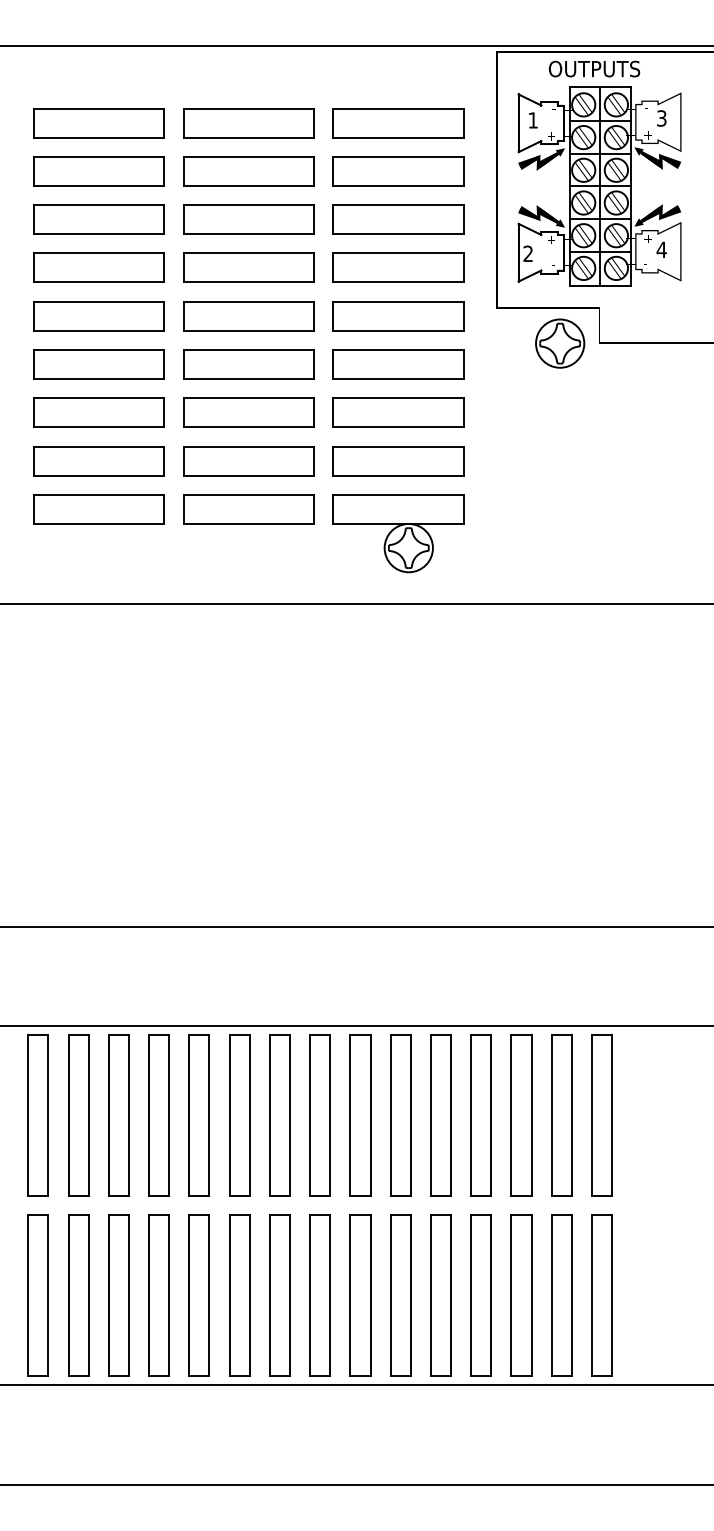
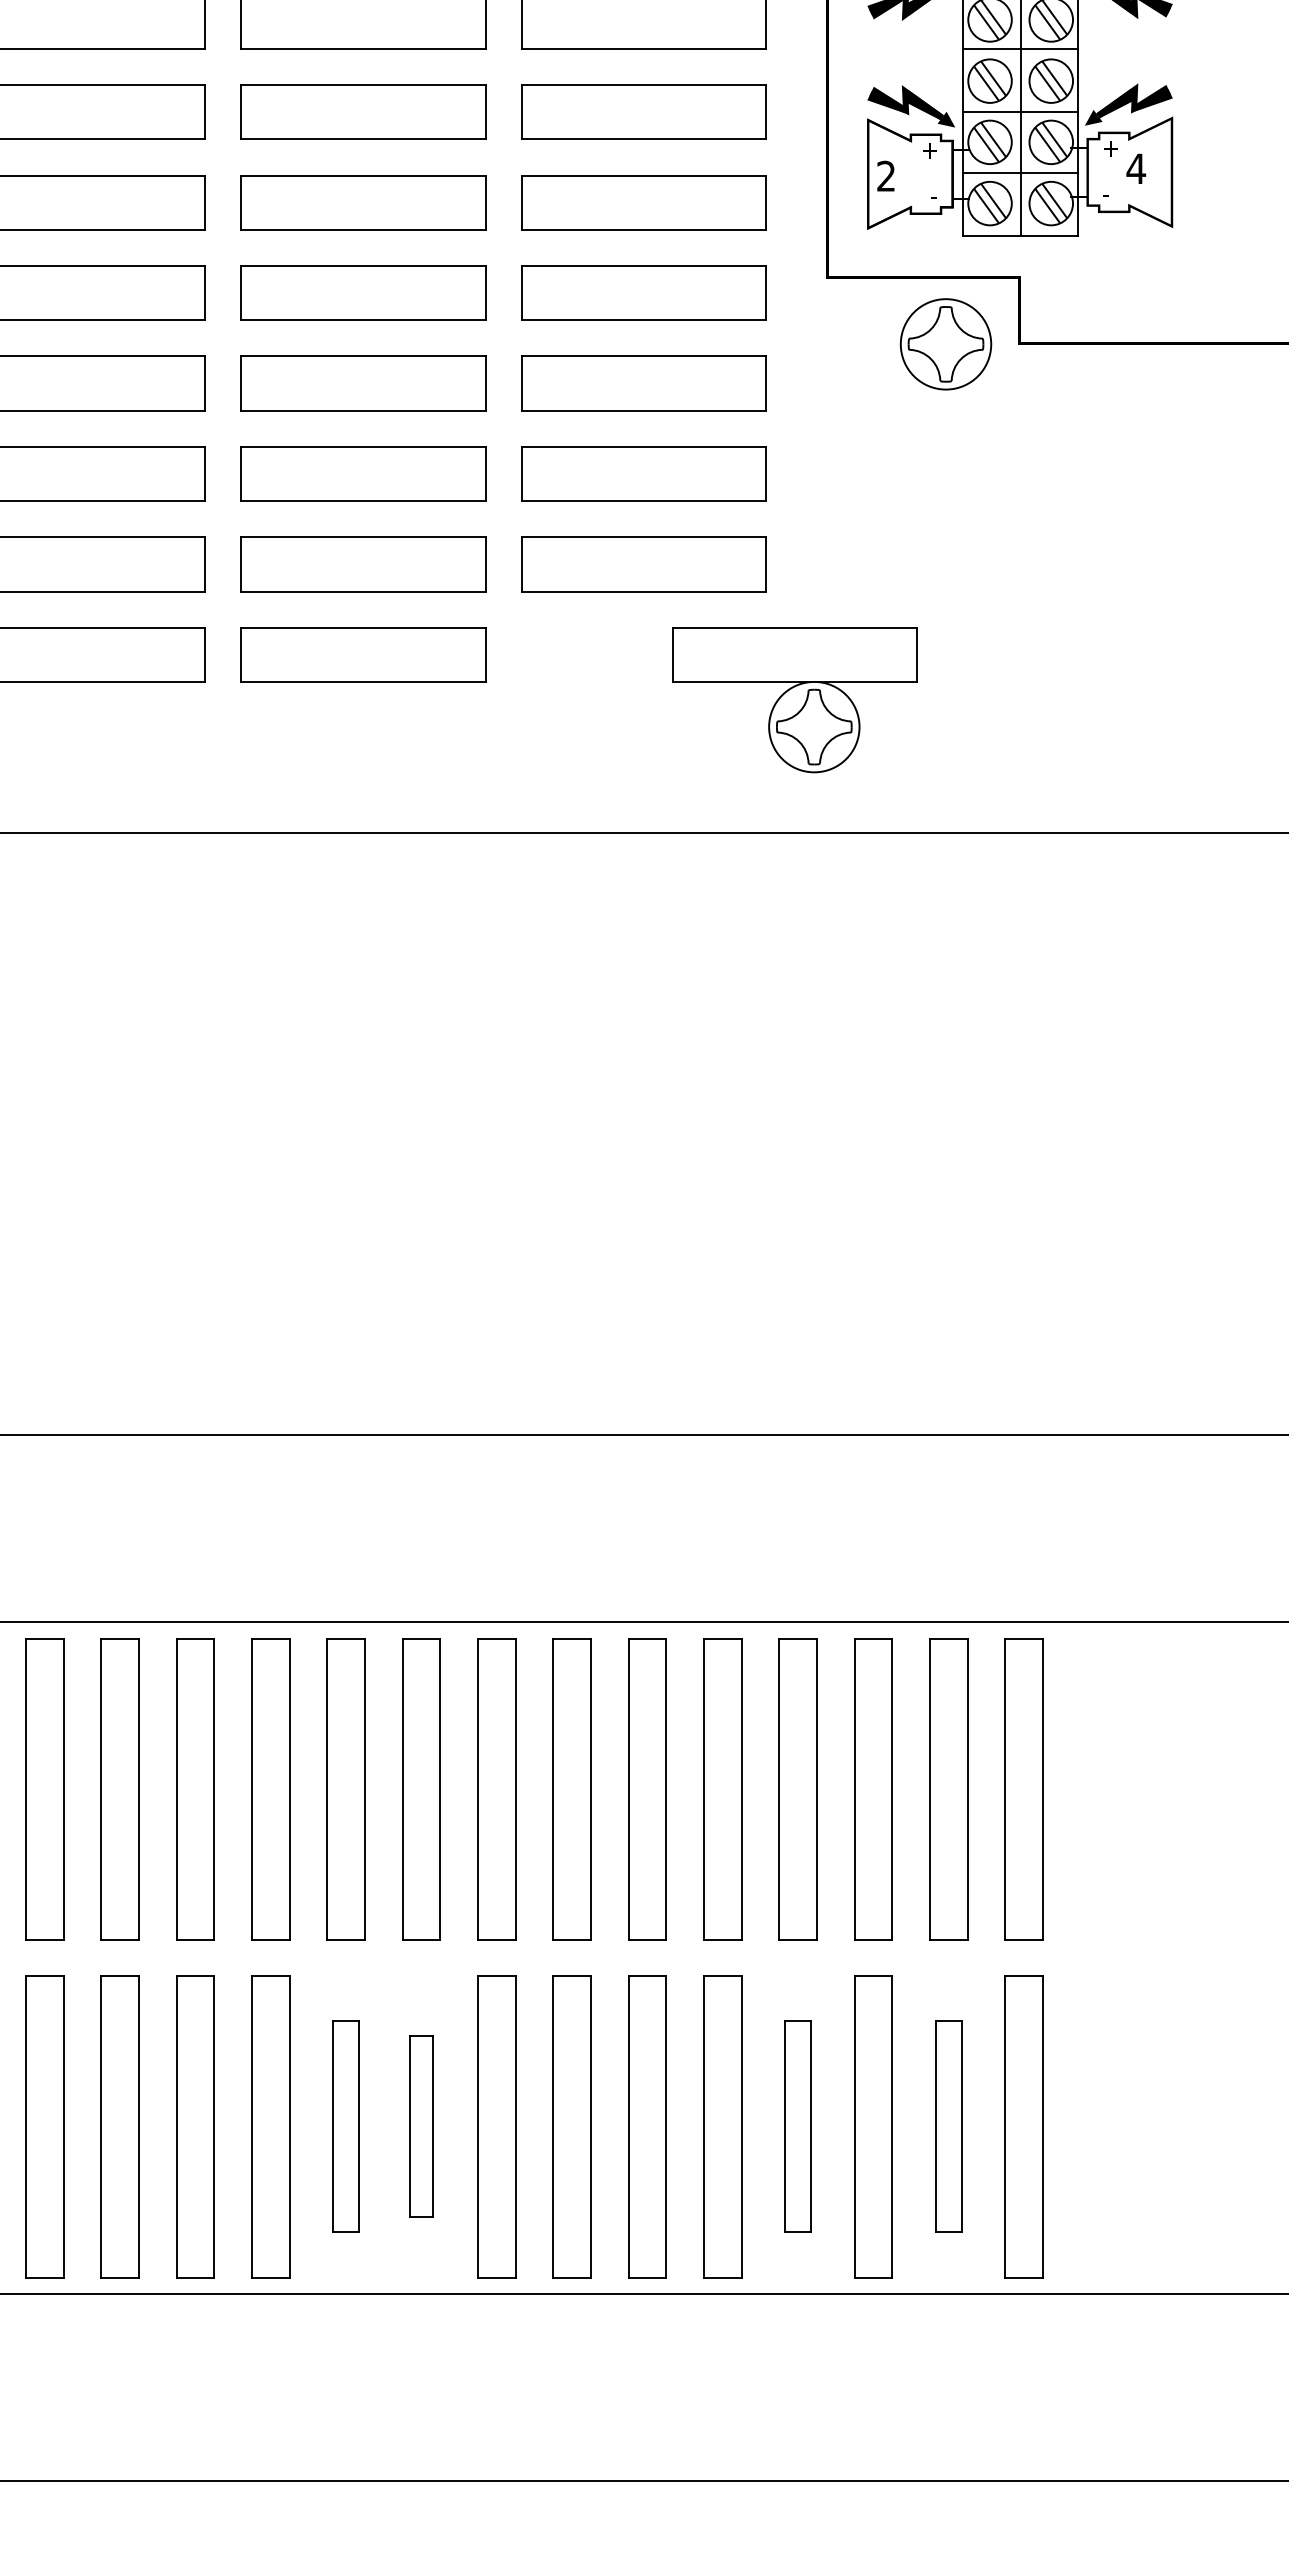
part: (398, 533) -> (795, 699), moved
part: (239, 1295) -> (345, 2126), size x0.7
part: (279, 1295) -> (420, 2126), size x0.6
part: (480, 1295) -> (796, 2126), size x0.7
part: (561, 1295) -> (948, 2126), size x0.7

